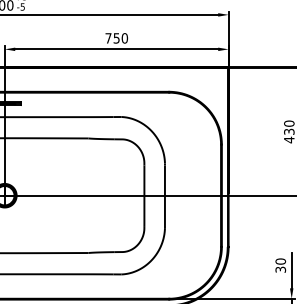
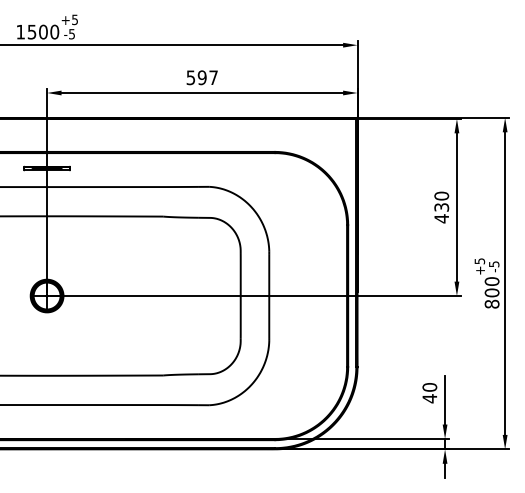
text: (116, 38) -> (202, 77), 750 -> 597
text: (280, 269) -> (429, 398), 30 -> 40

